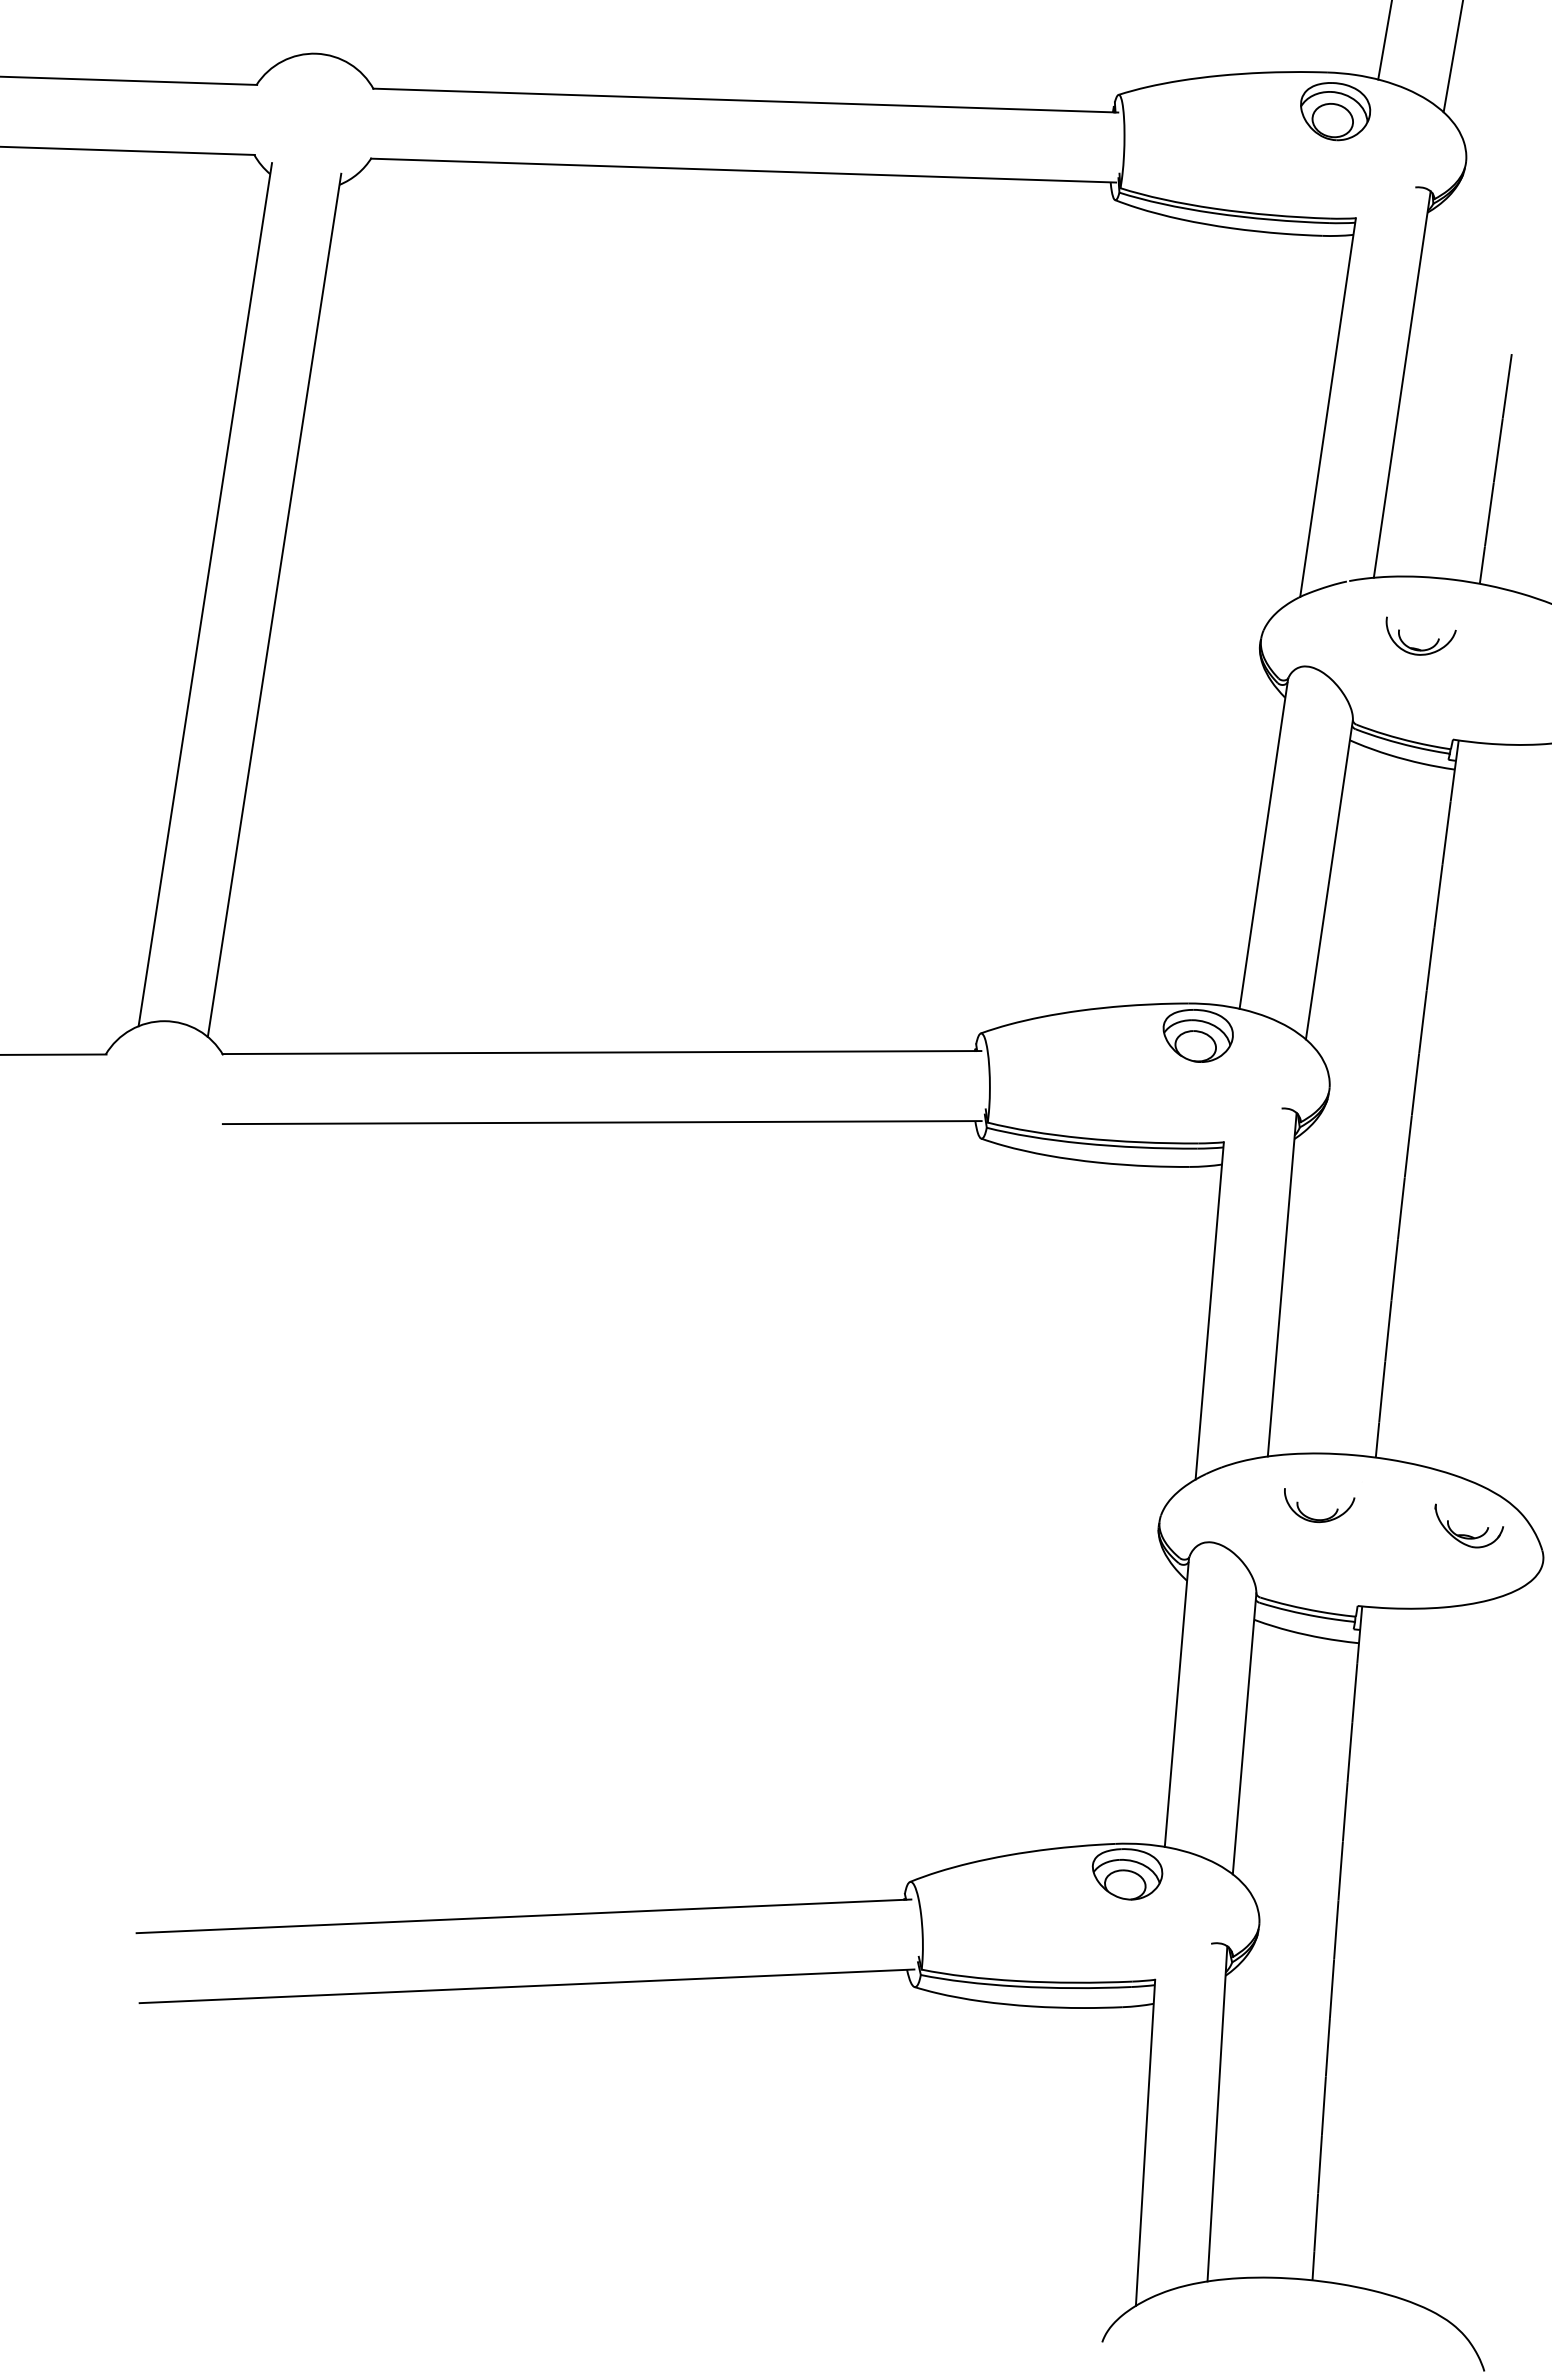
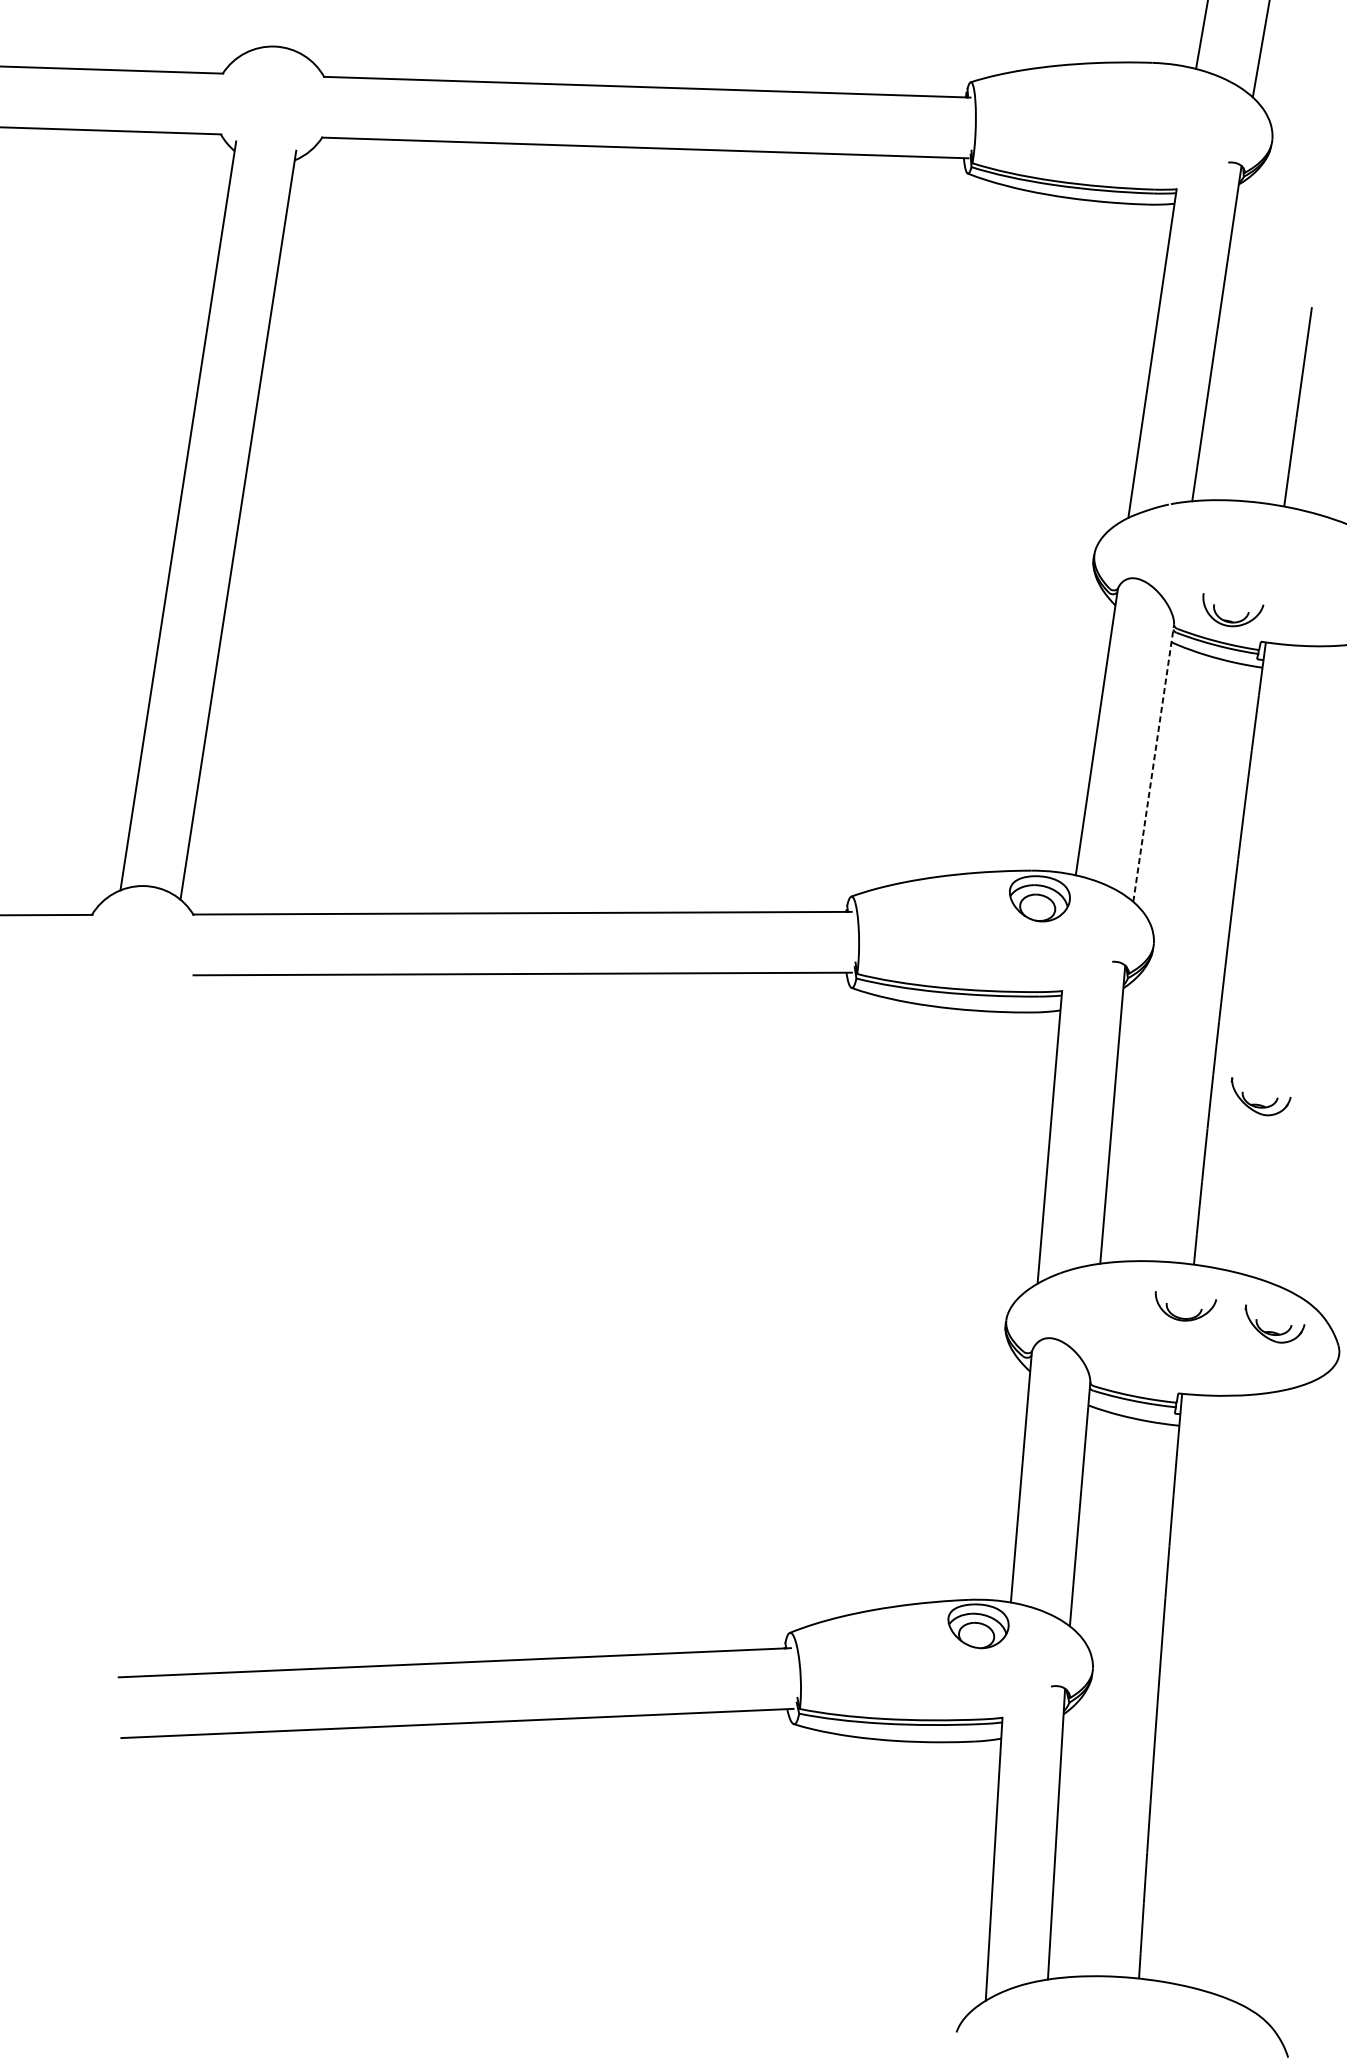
part: (1335, 111) -> (1158, 96), removed
part: (1415, 647) -> (1228, 619), moved
line: (1329, 879) -> (1153, 763), solid -> dashed
part: (1451, 1272) -> (1259, 1104), added
part: (1315, 1518) -> (1182, 1317), moved

